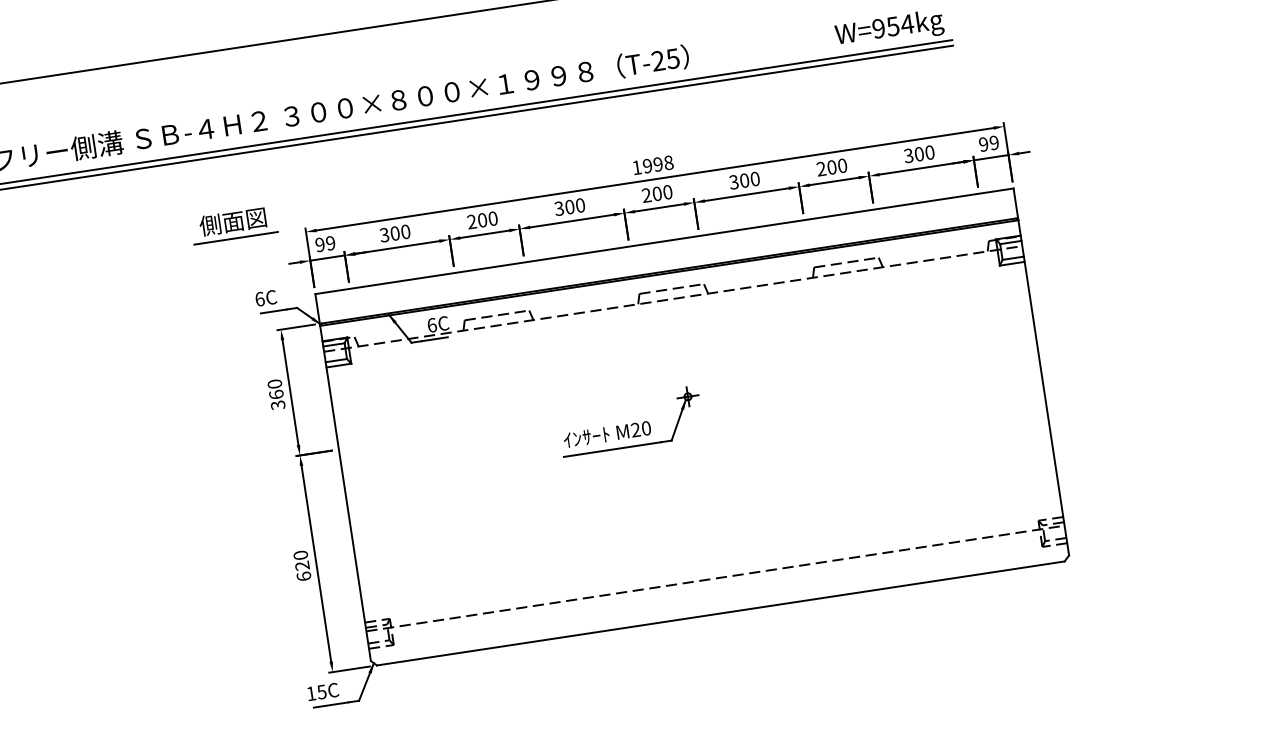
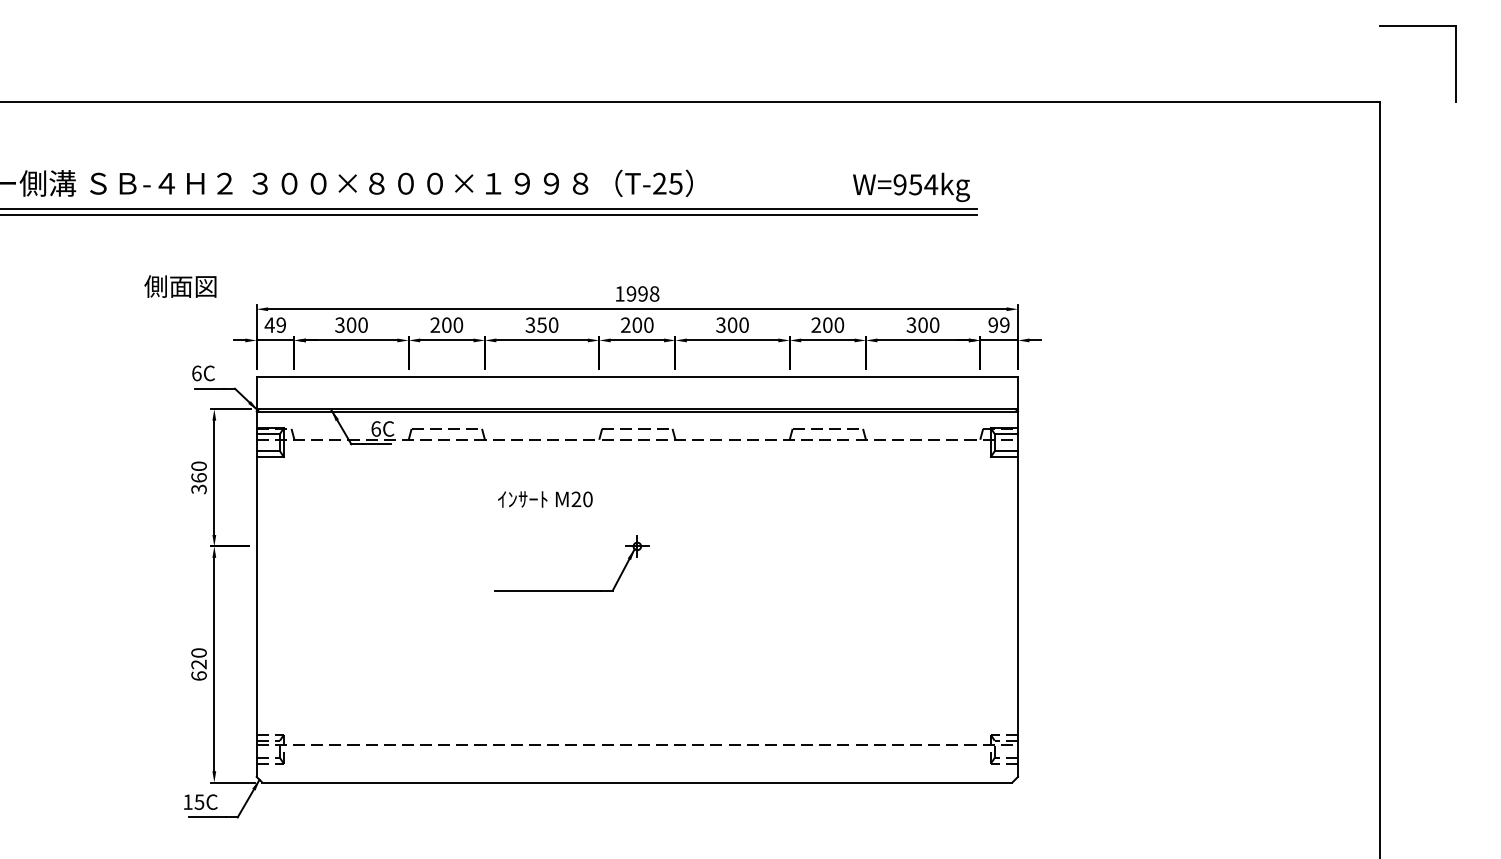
text: (569, 206) -> (541, 324), 300 -> 350
line: (235, 238) -> (180, 304), removed
text: (319, 244) -> (269, 324), 99 -> 49
text: (607, 434) -> (545, 499), moved

